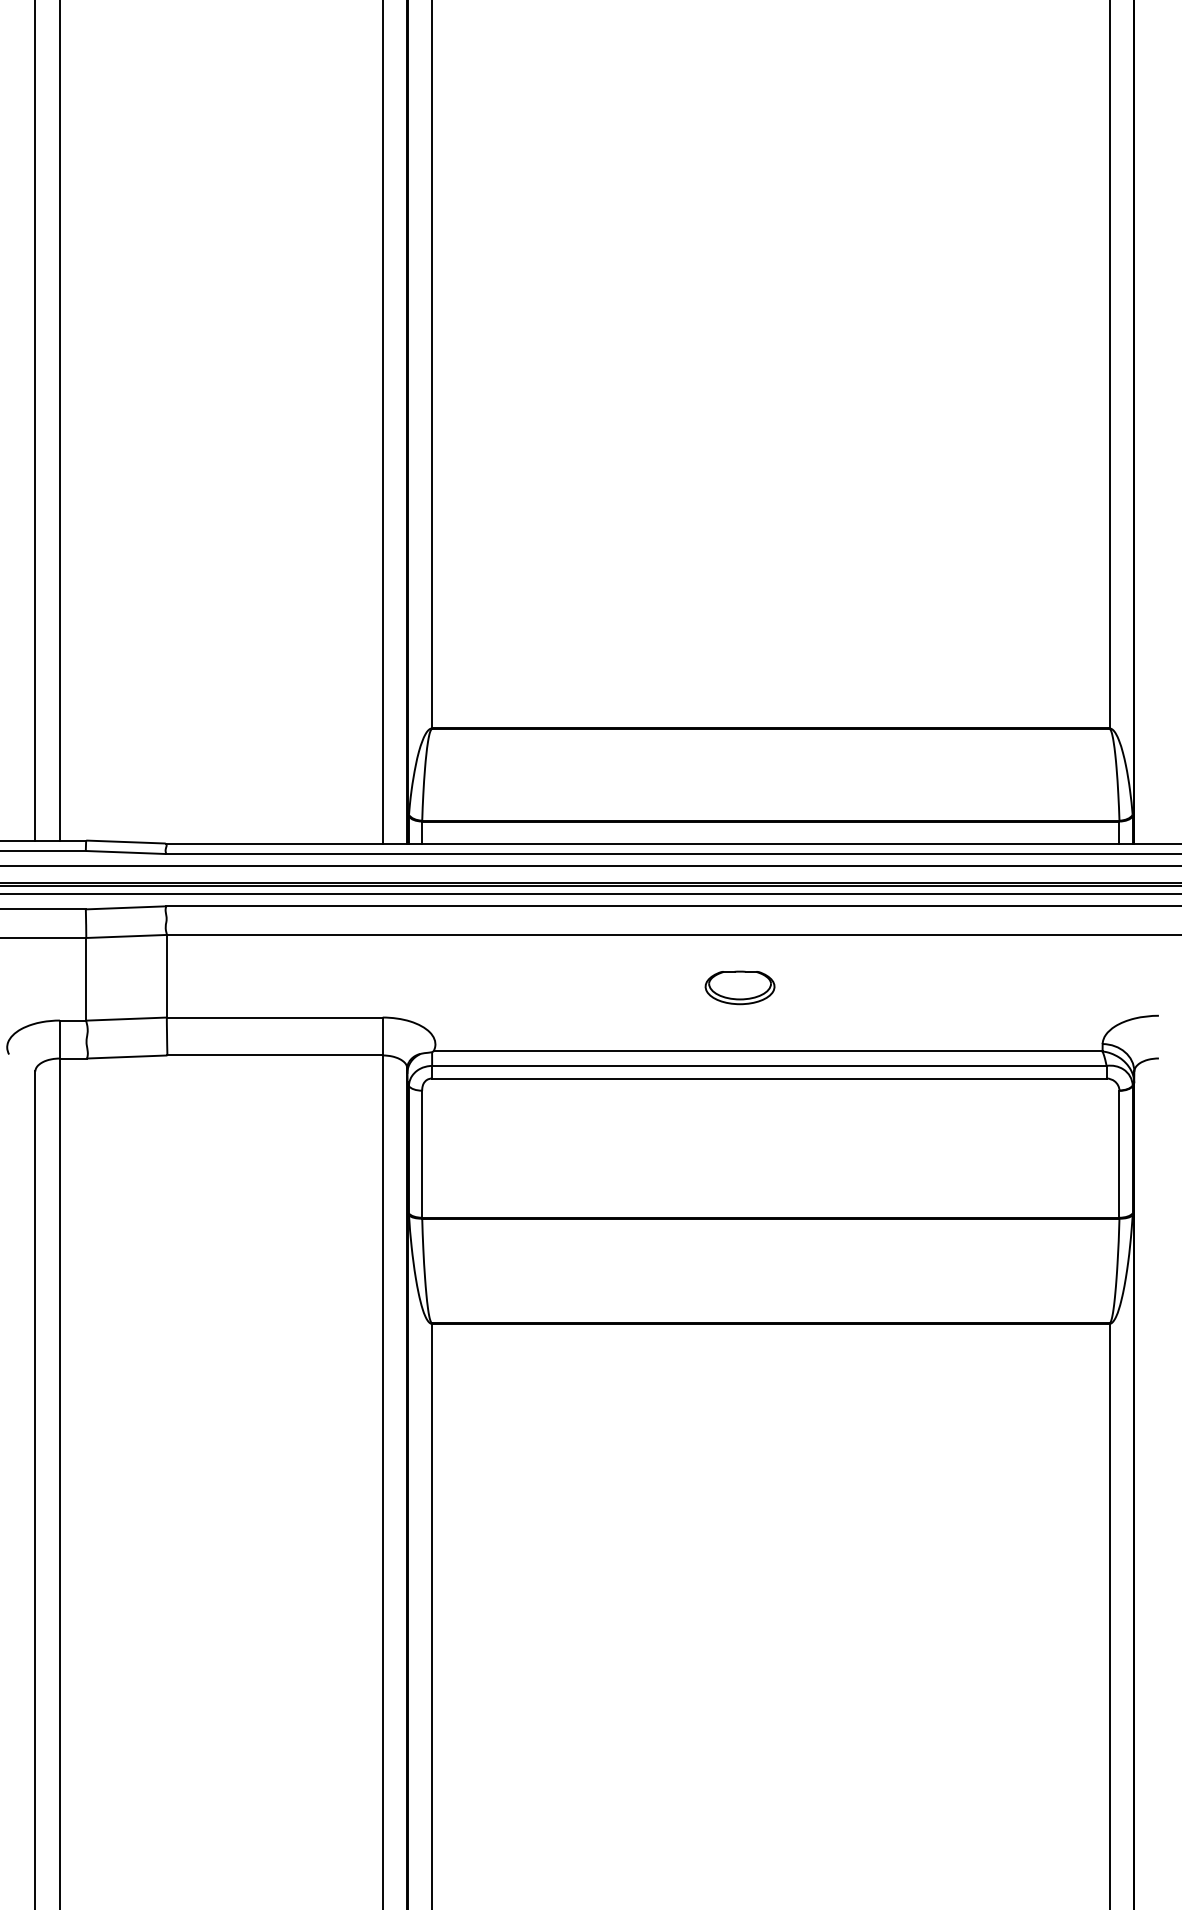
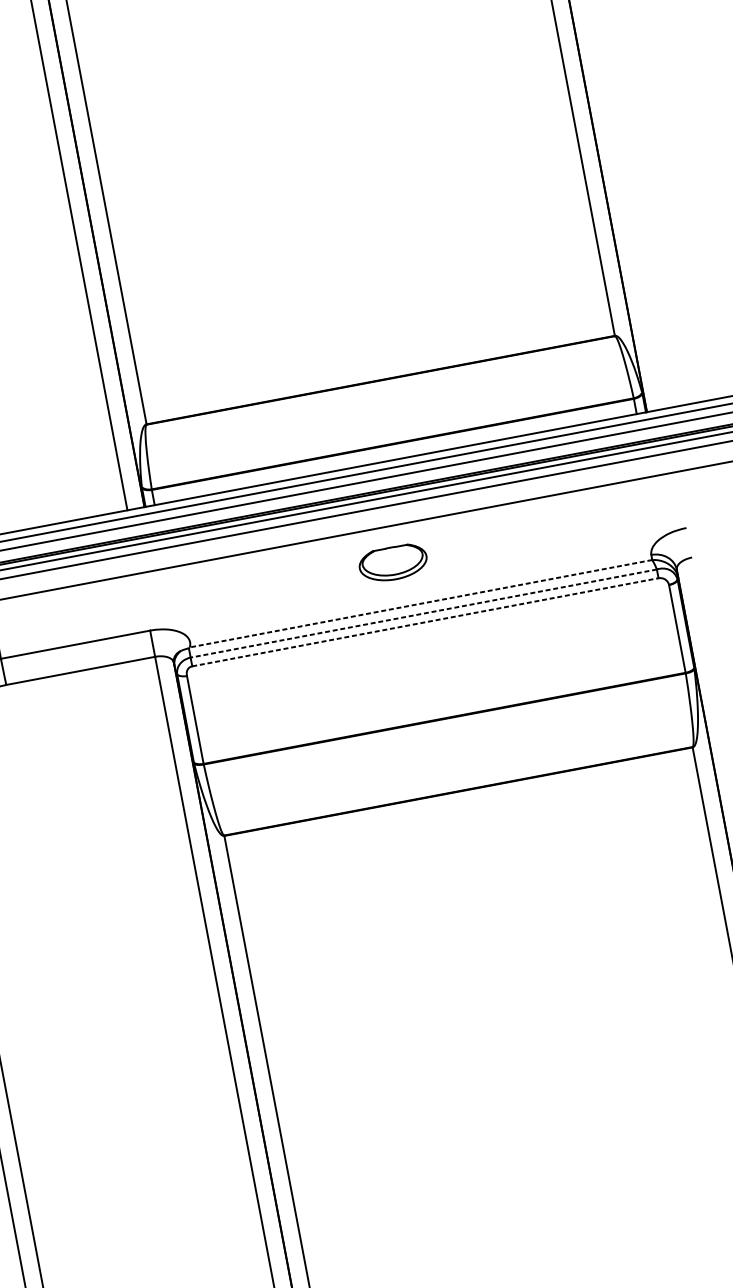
part: (739, 987) -> (392, 563), size x1.4
line: (768, 1051) -> (421, 603), solid -> dashed
line: (768, 1065) -> (423, 613), solid -> dashed
line: (769, 1078) -> (425, 622), solid -> dashed

